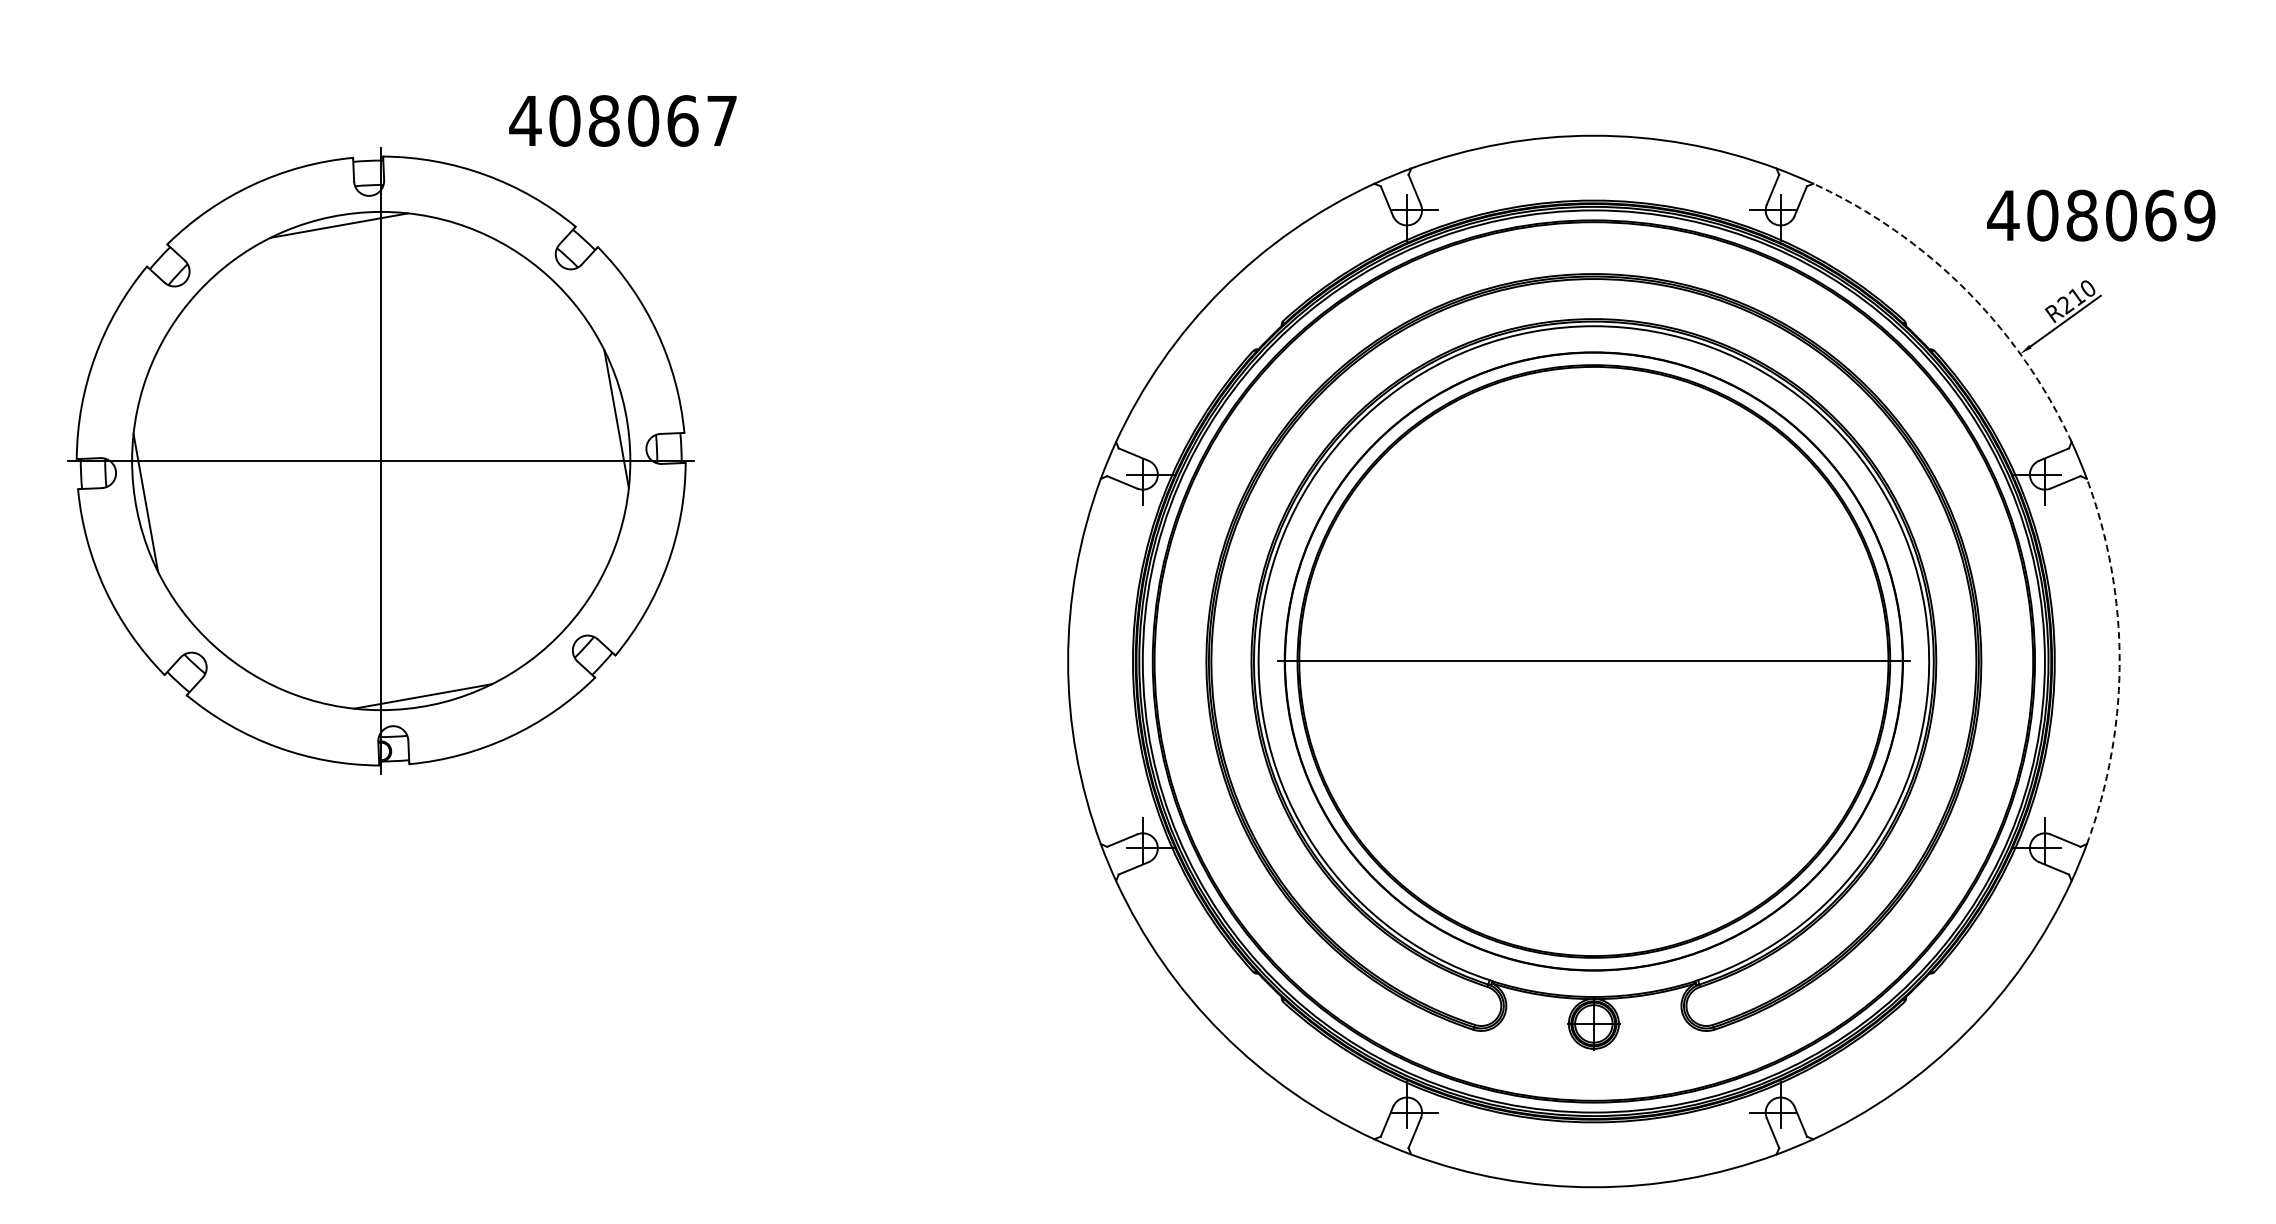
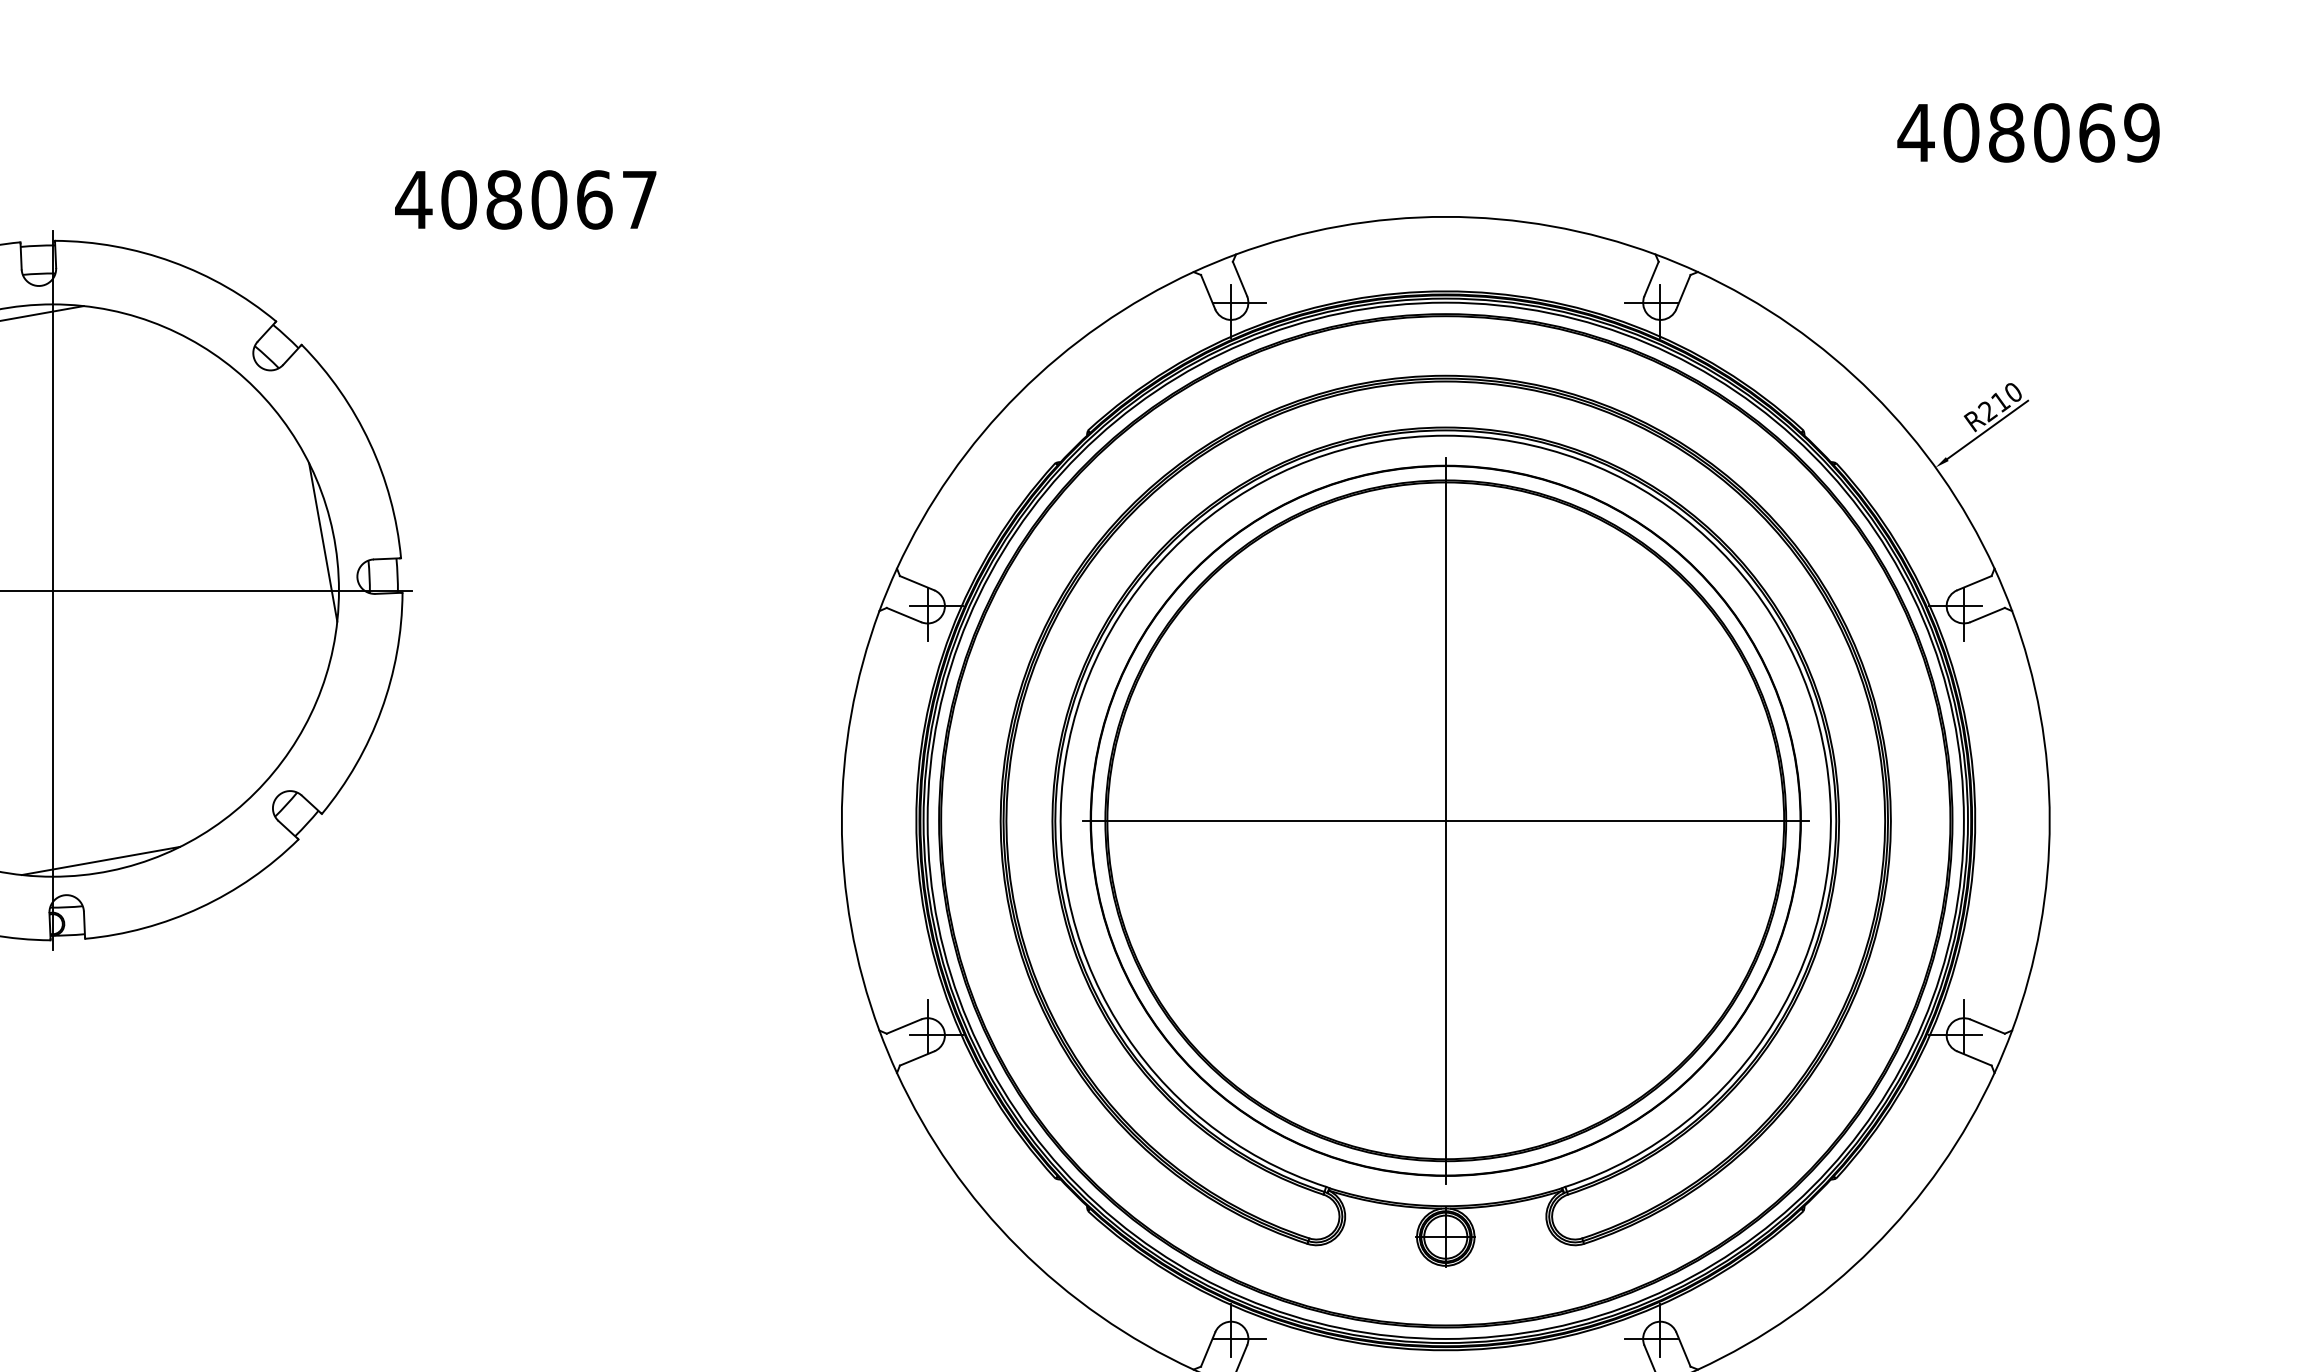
text: (622, 120) -> (525, 199), moved
text: (2101, 215) -> (2028, 132), moved
arc: (1965, 289) -> (1872, 393), dashed -> solid
line: (1593, 661) -> (1445, 820), added
arc: (2119, 661) -> (2049, 820), dashed -> solid

